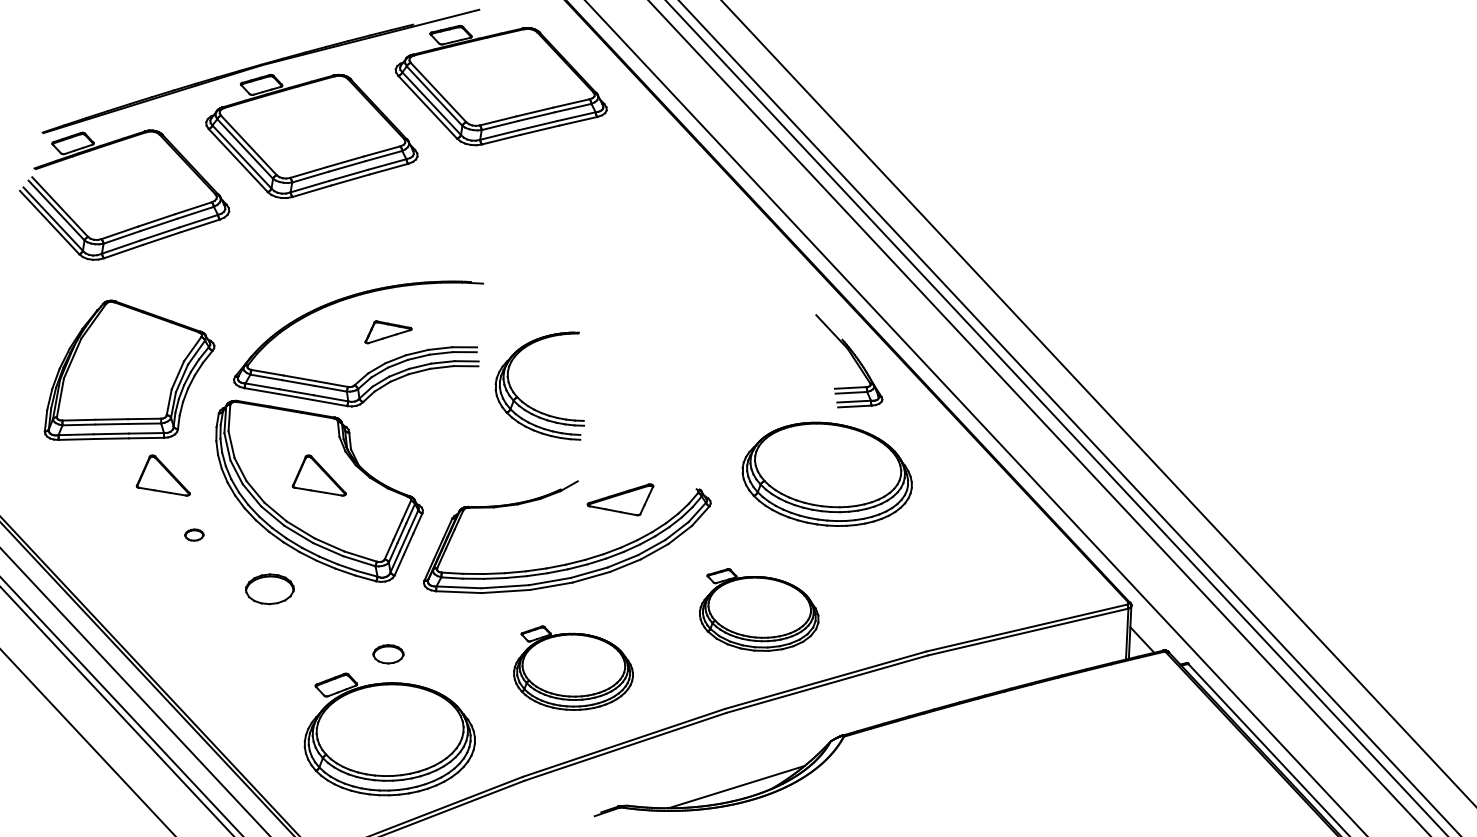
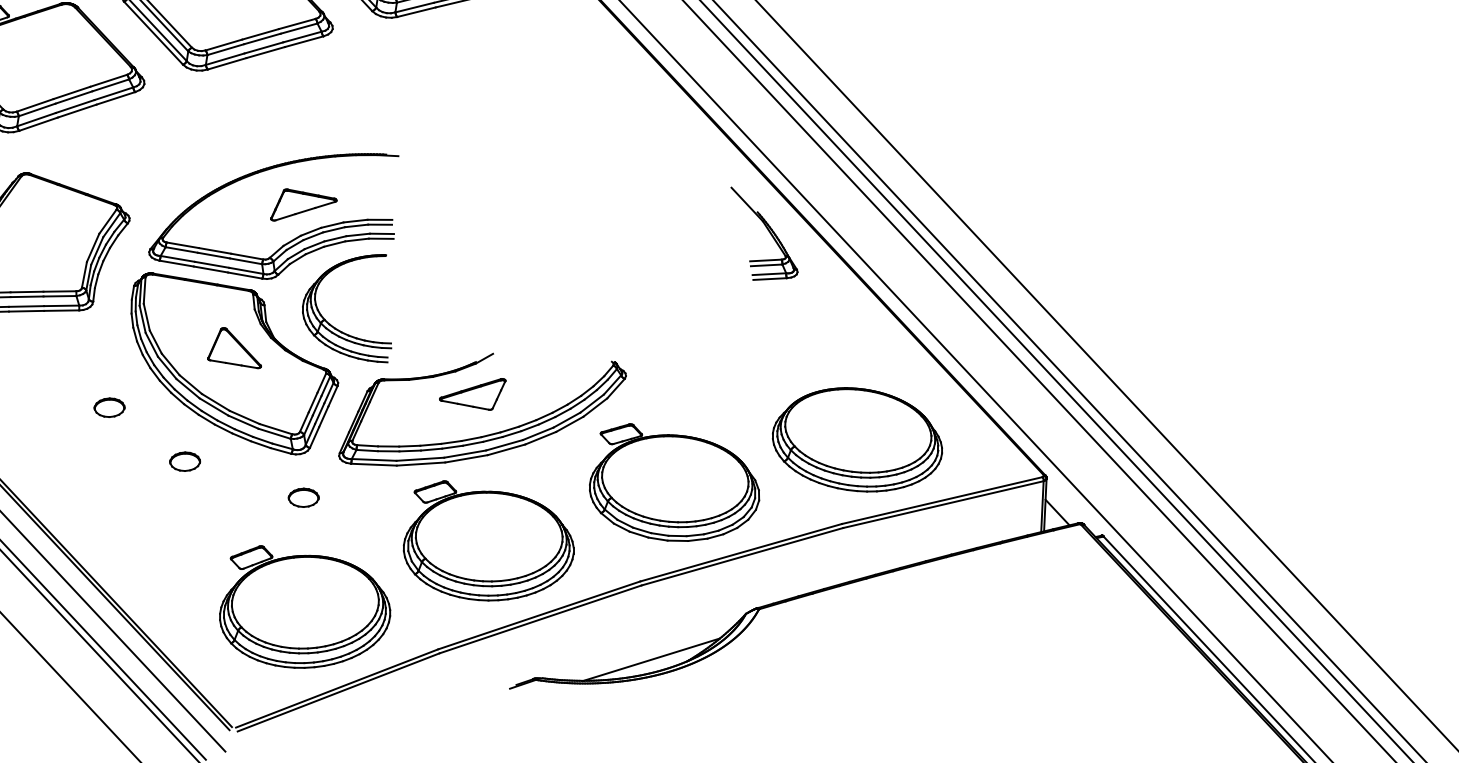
part: (388, 331) -> (303, 204), size x1.43
part: (526, 403) -> (333, 326), moved
part: (826, 473) -> (856, 439), moved
part: (162, 475) -> (77, 348), removed
part: (620, 499) -> (472, 394), moved
part: (194, 534) -> (109, 407), size x1.67
part: (269, 588) -> (184, 461), size x0.62
part: (758, 609) -> (673, 482), size x1.43
part: (388, 654) -> (303, 498), moved
part: (573, 667) -> (488, 540), size x1.43

